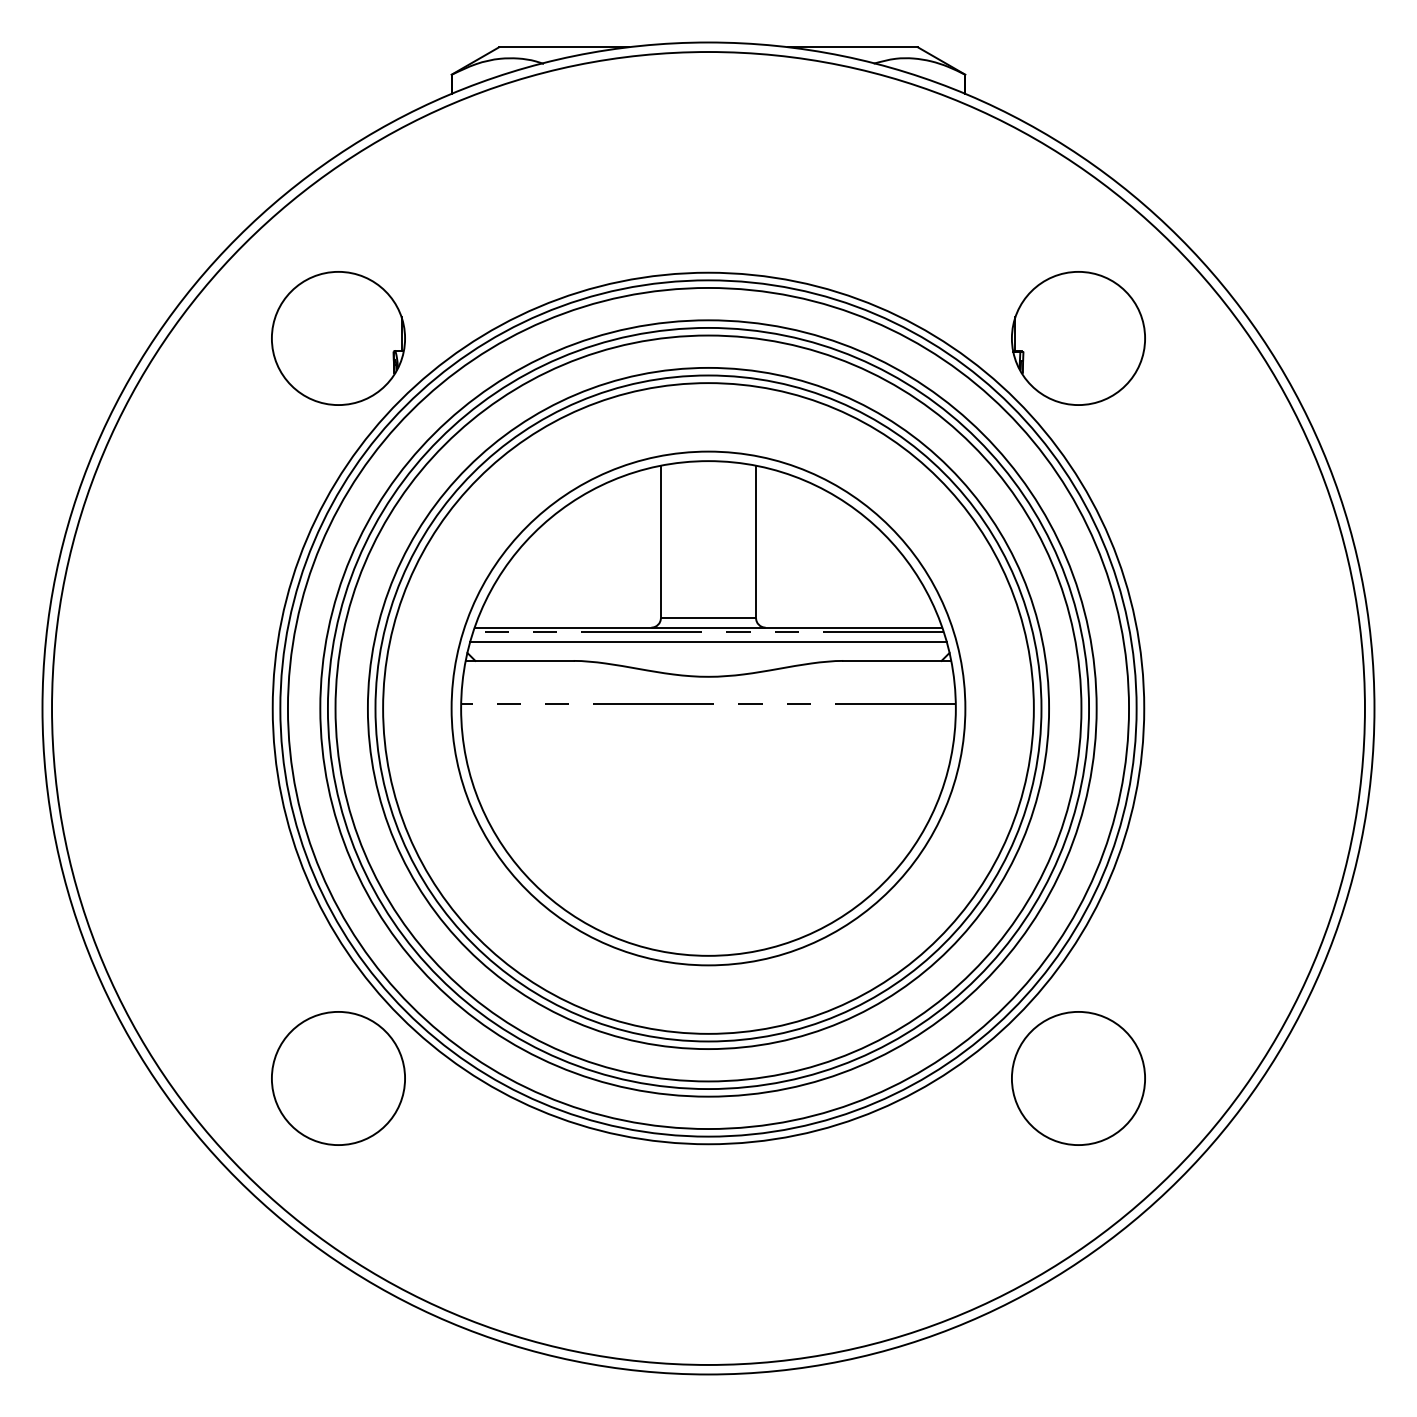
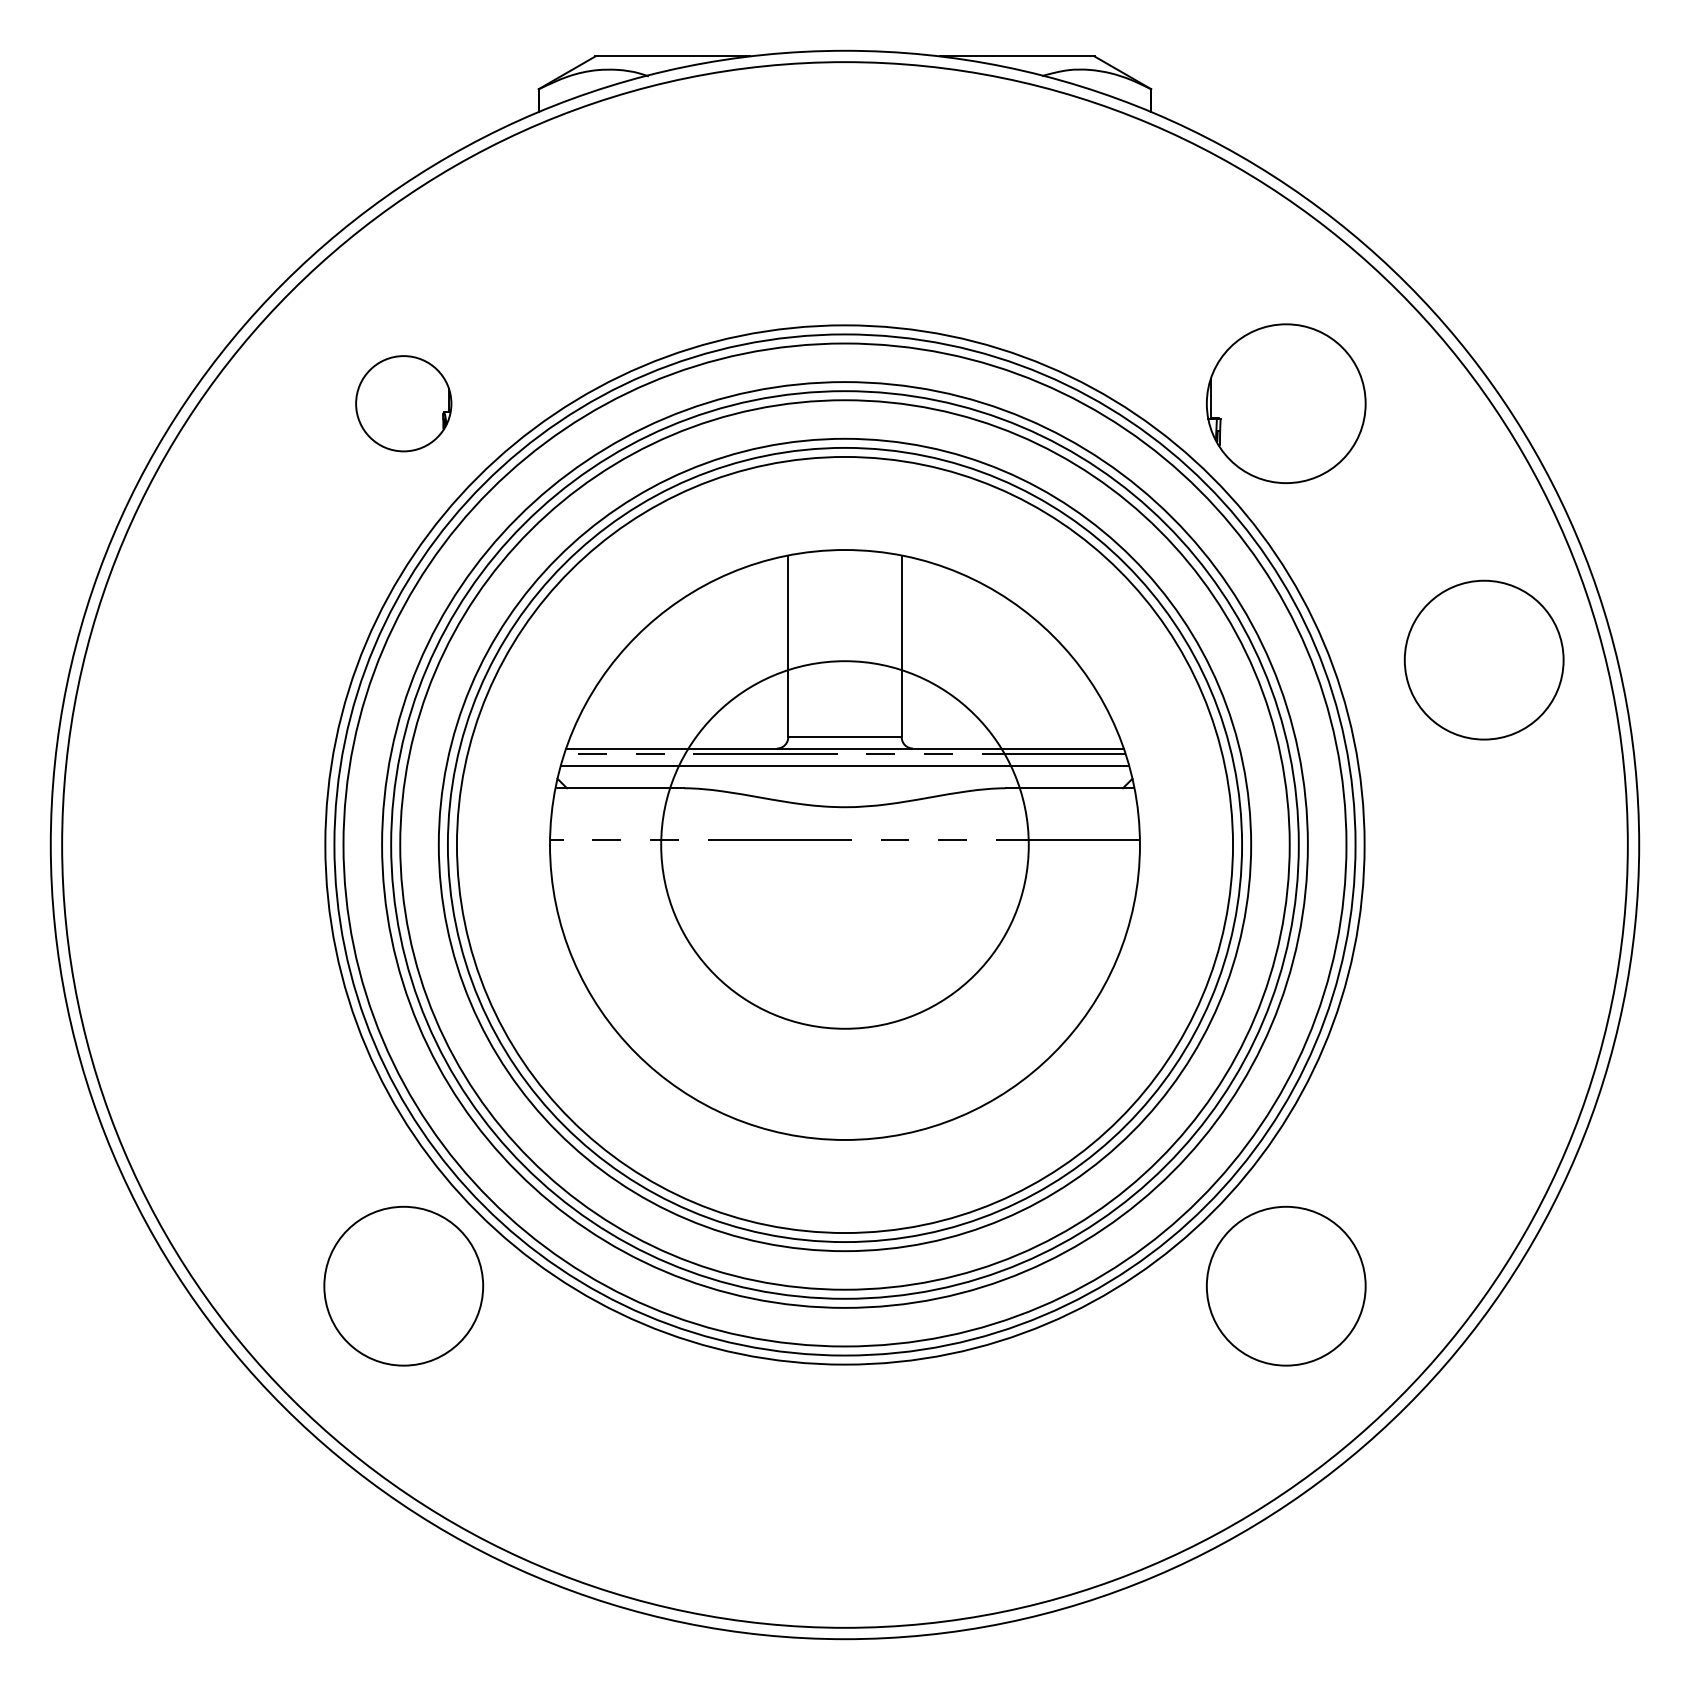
part: (338, 338) -> (403, 403), size x0.6
circle: (1244, 553) -> (1484, 660), added
circle: (708, 708) -> (845, 845), size x0.6

